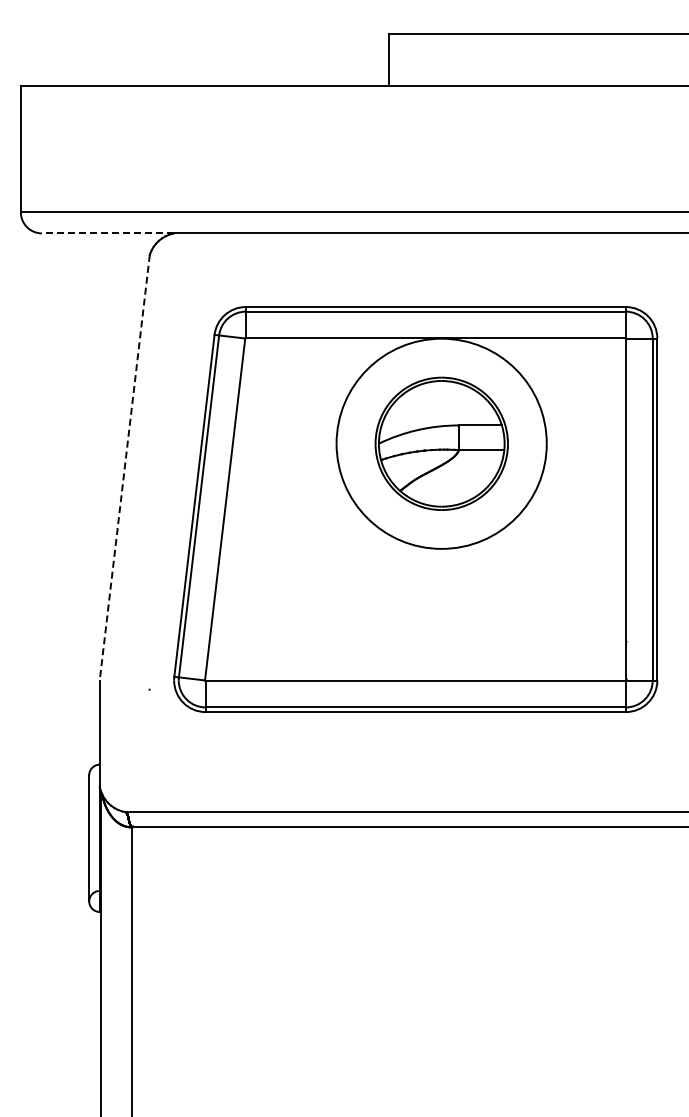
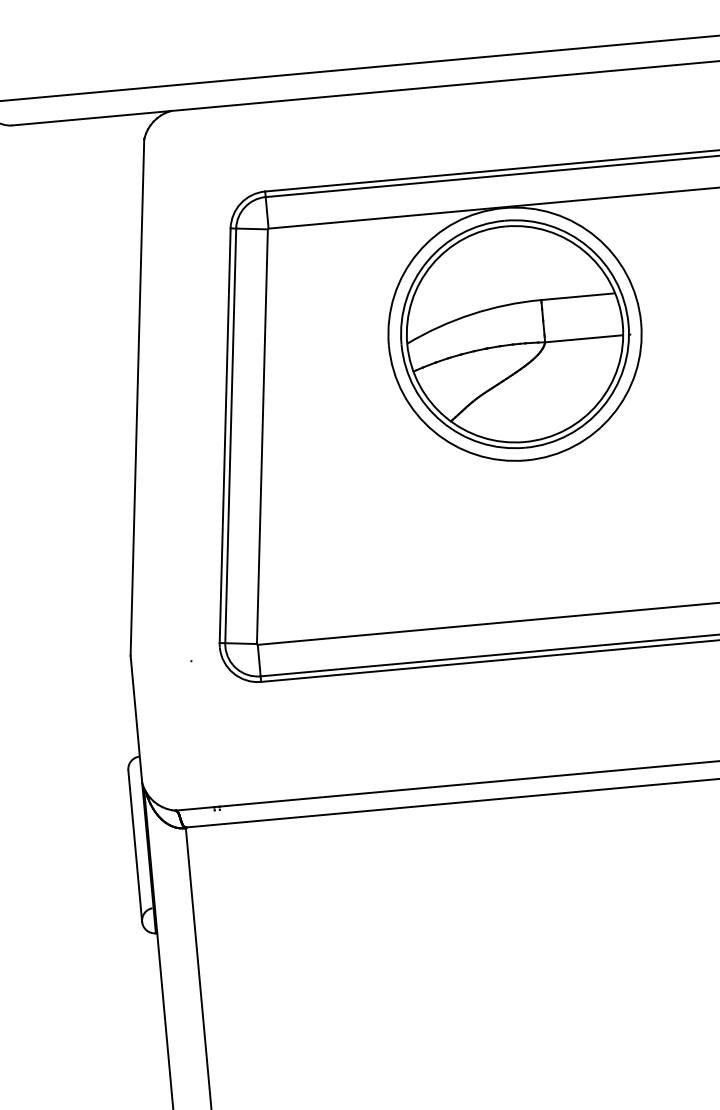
line: (107, 233) -> (91, 118), dashed -> solid
part: (441, 443) -> (514, 333), size x1.43
line: (124, 468) -> (137, 398), dashed -> solid

